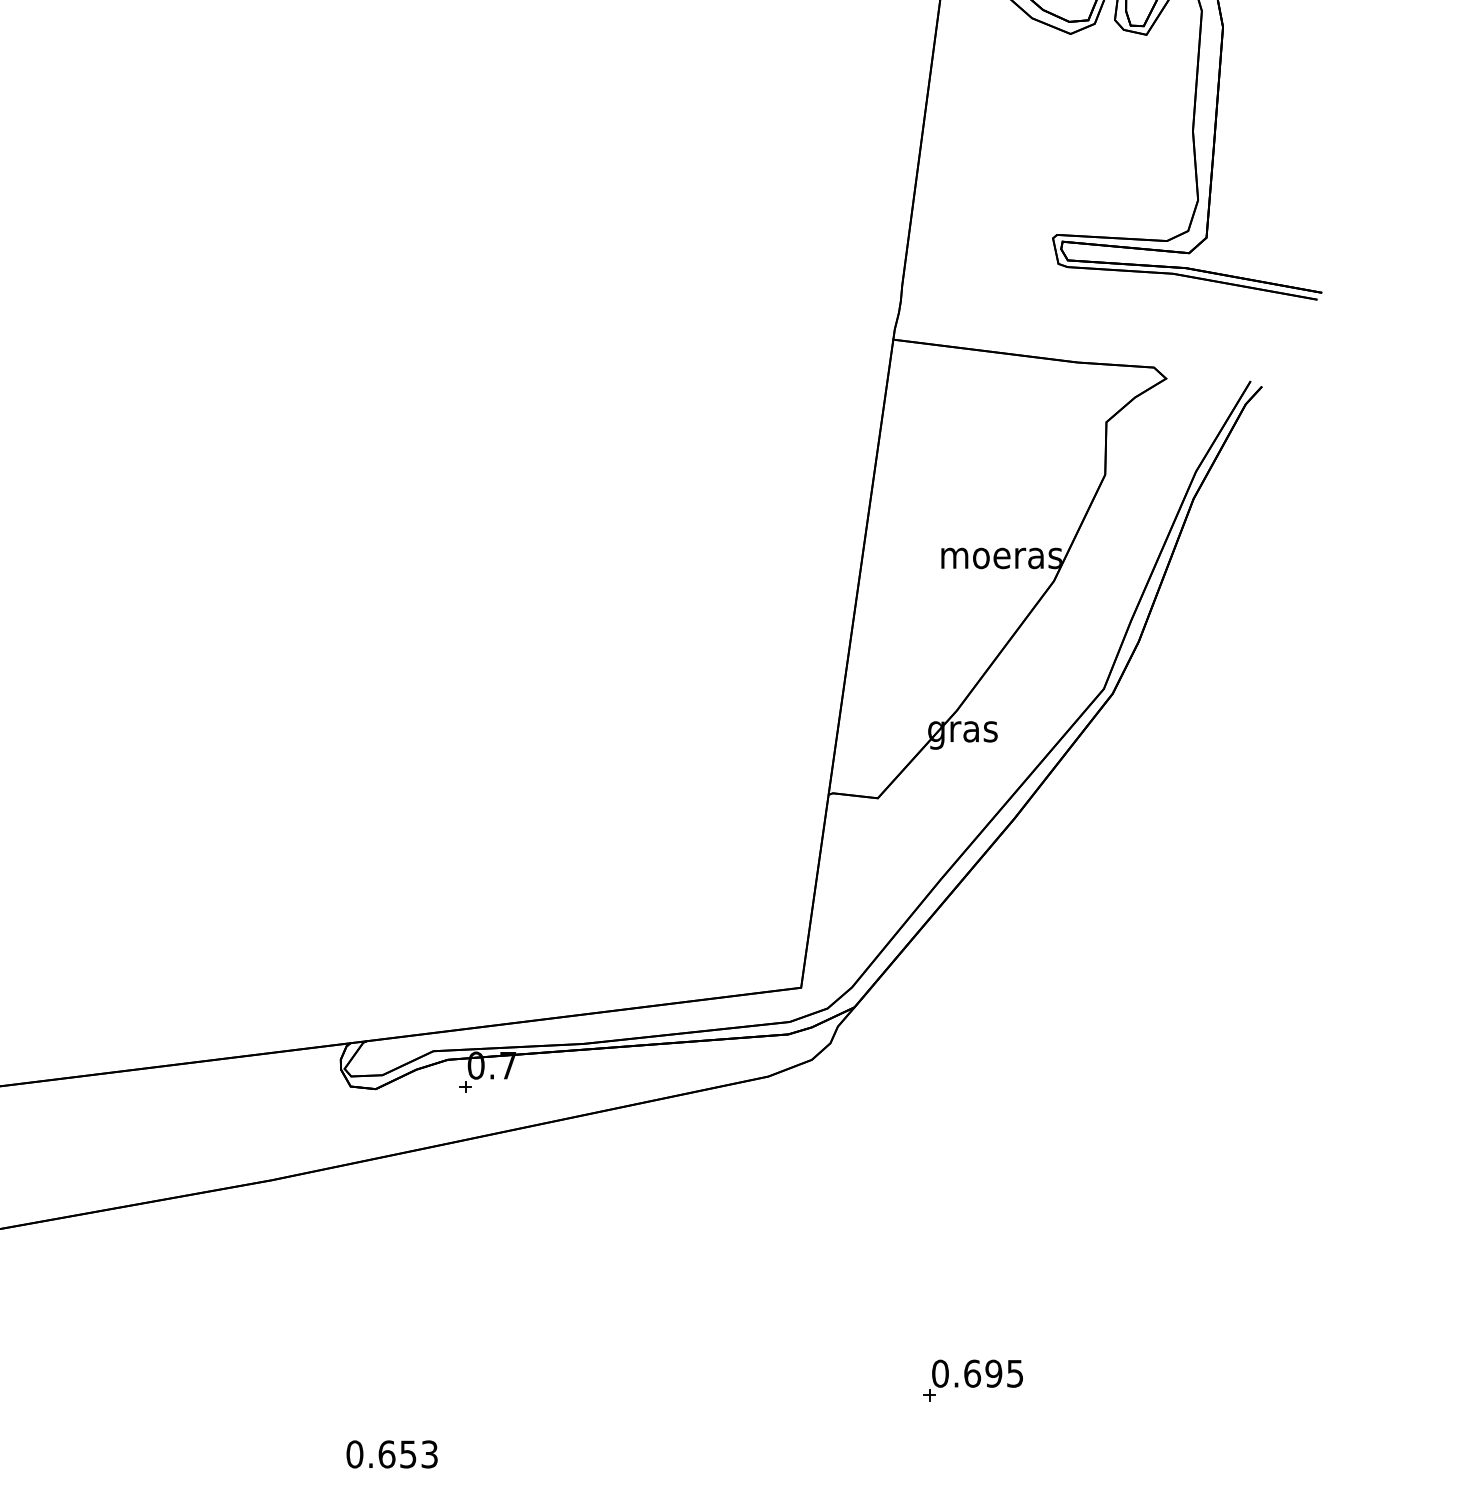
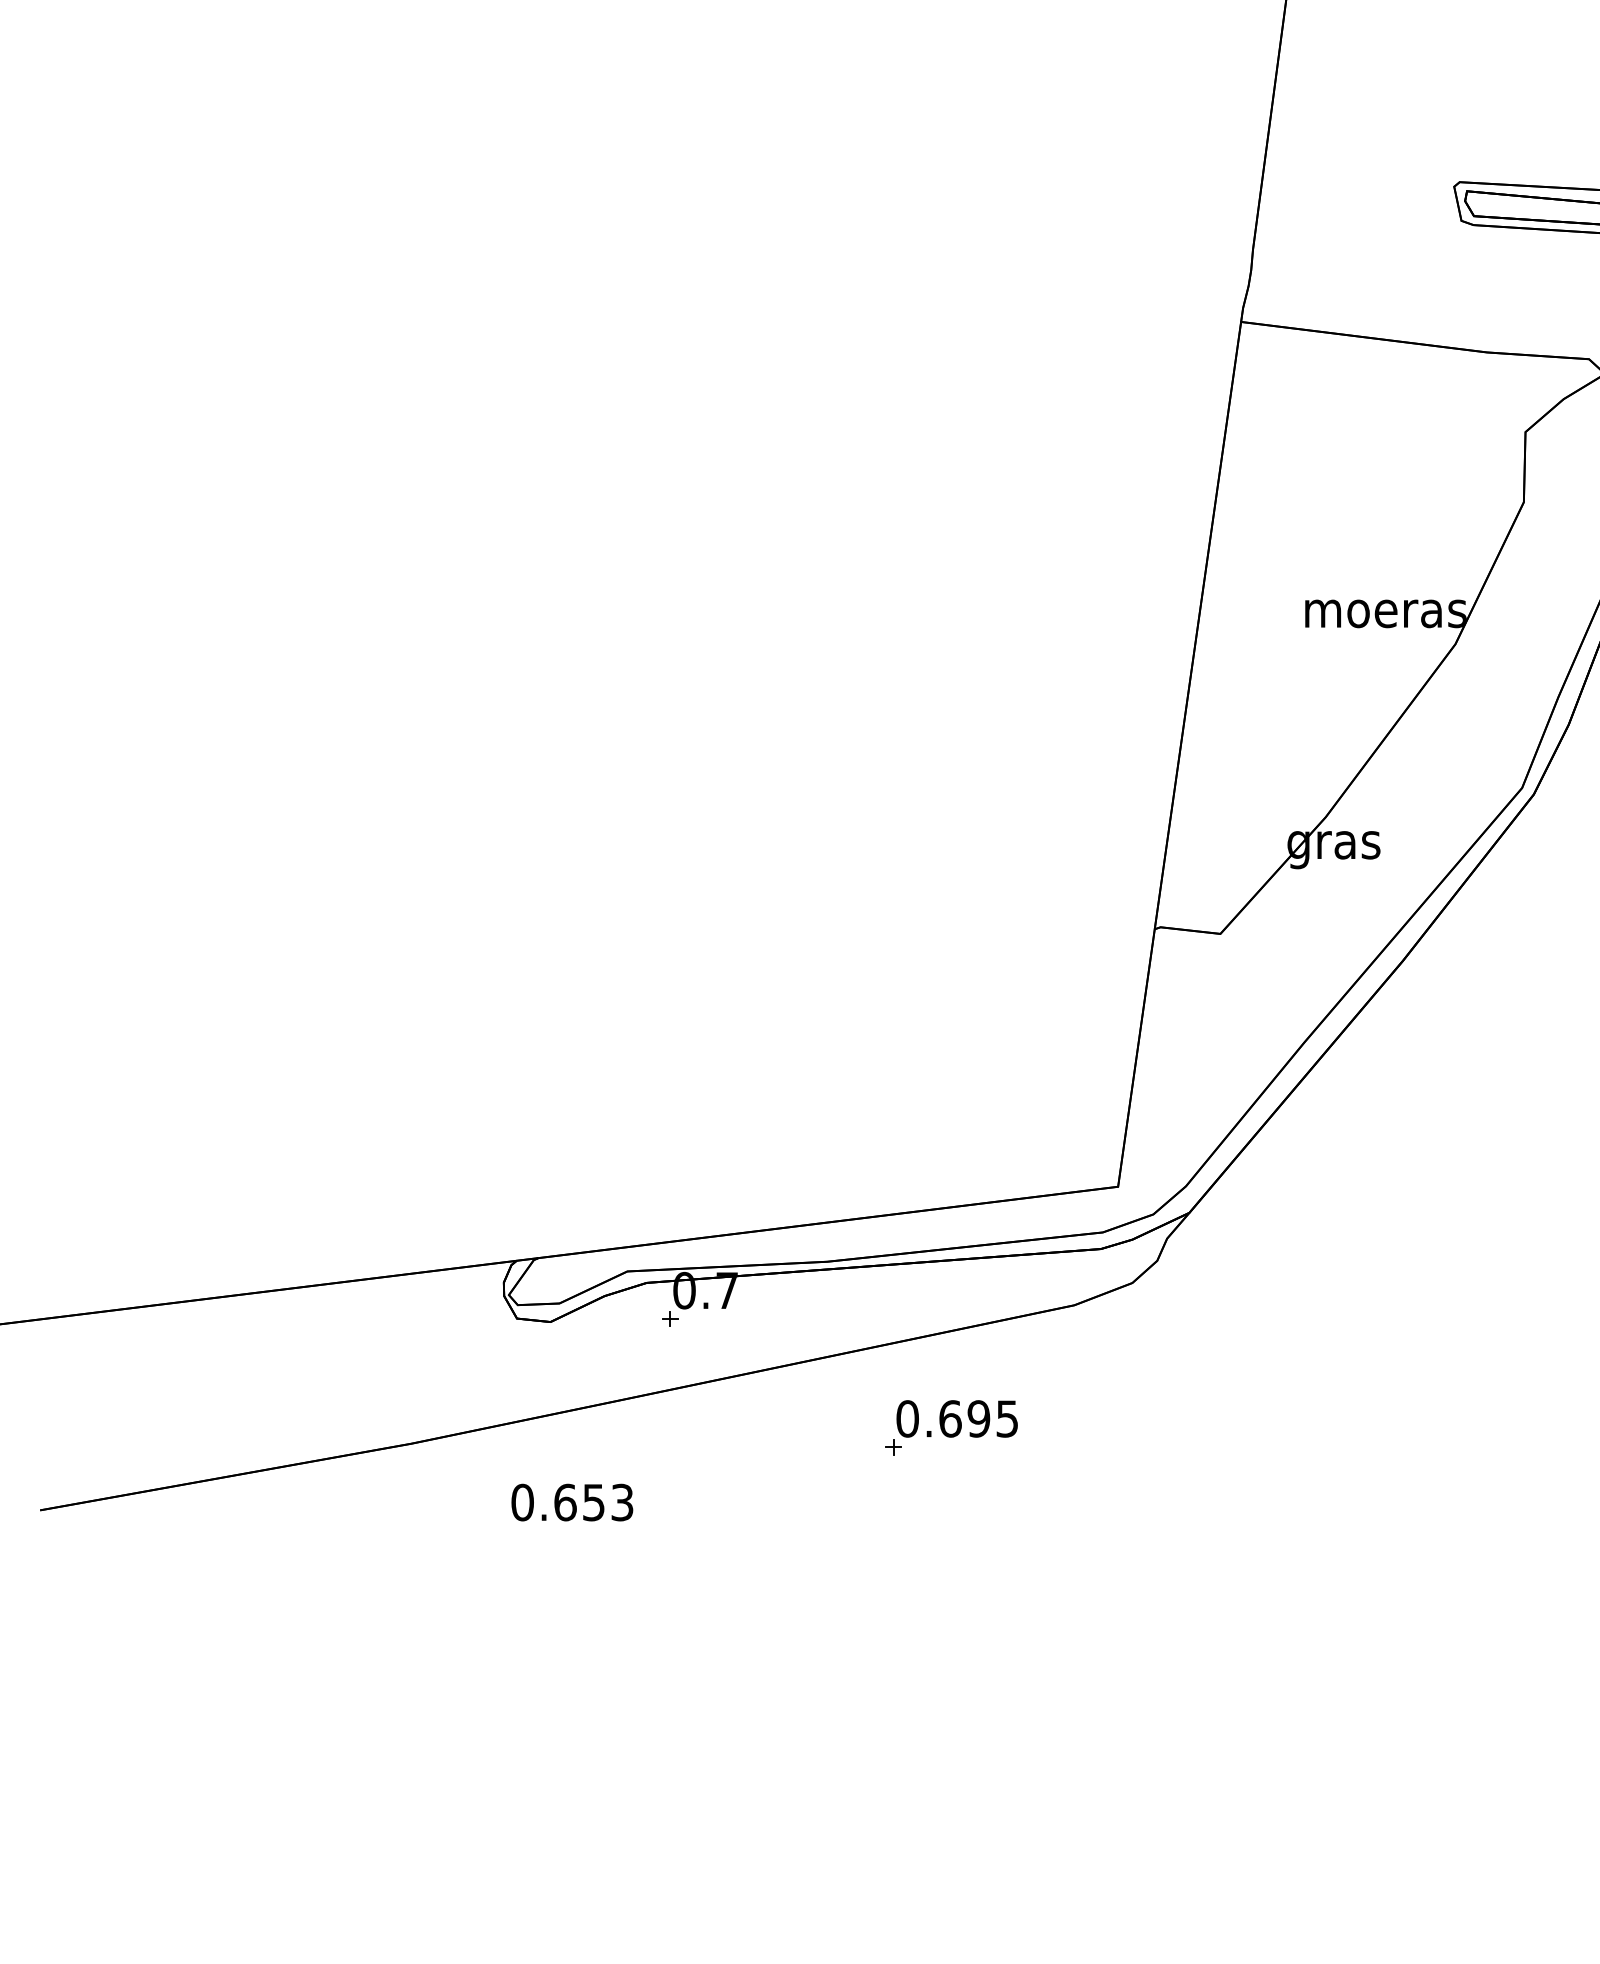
part: (972, 1380) -> (950, 1427), moved
text: (391, 1454) -> (571, 1502), moved

